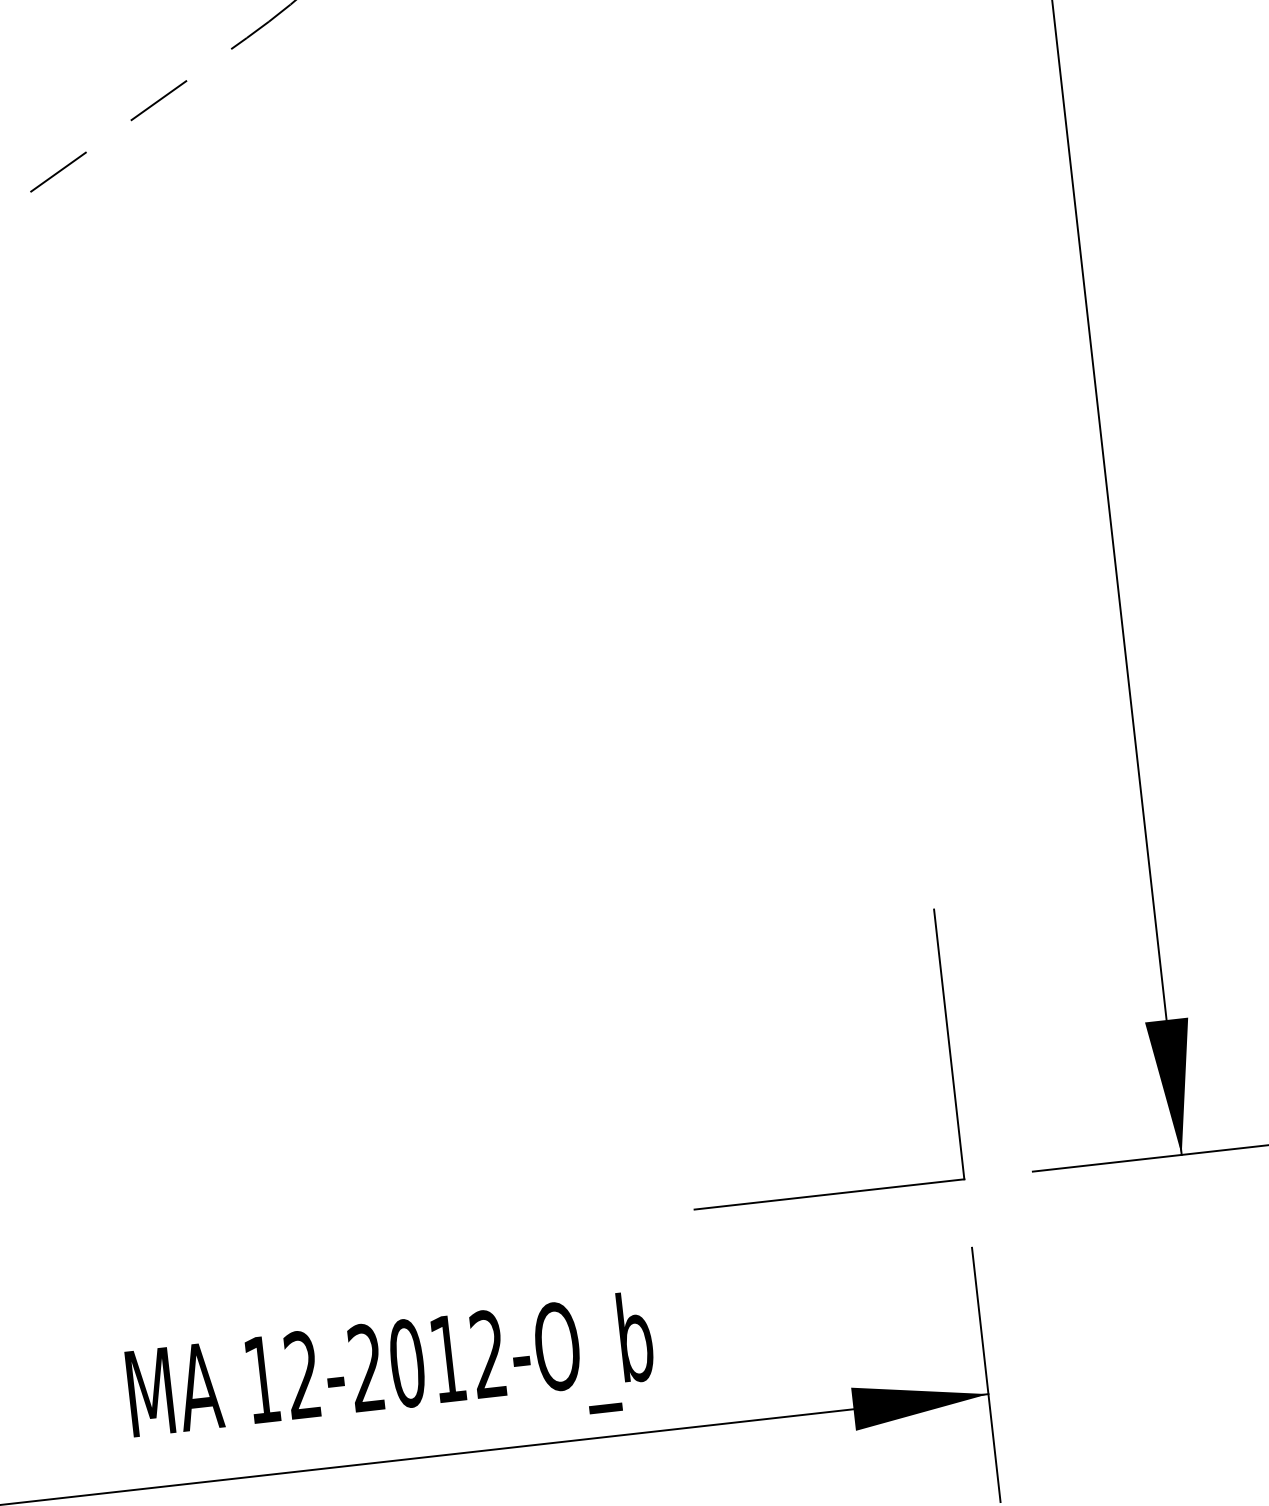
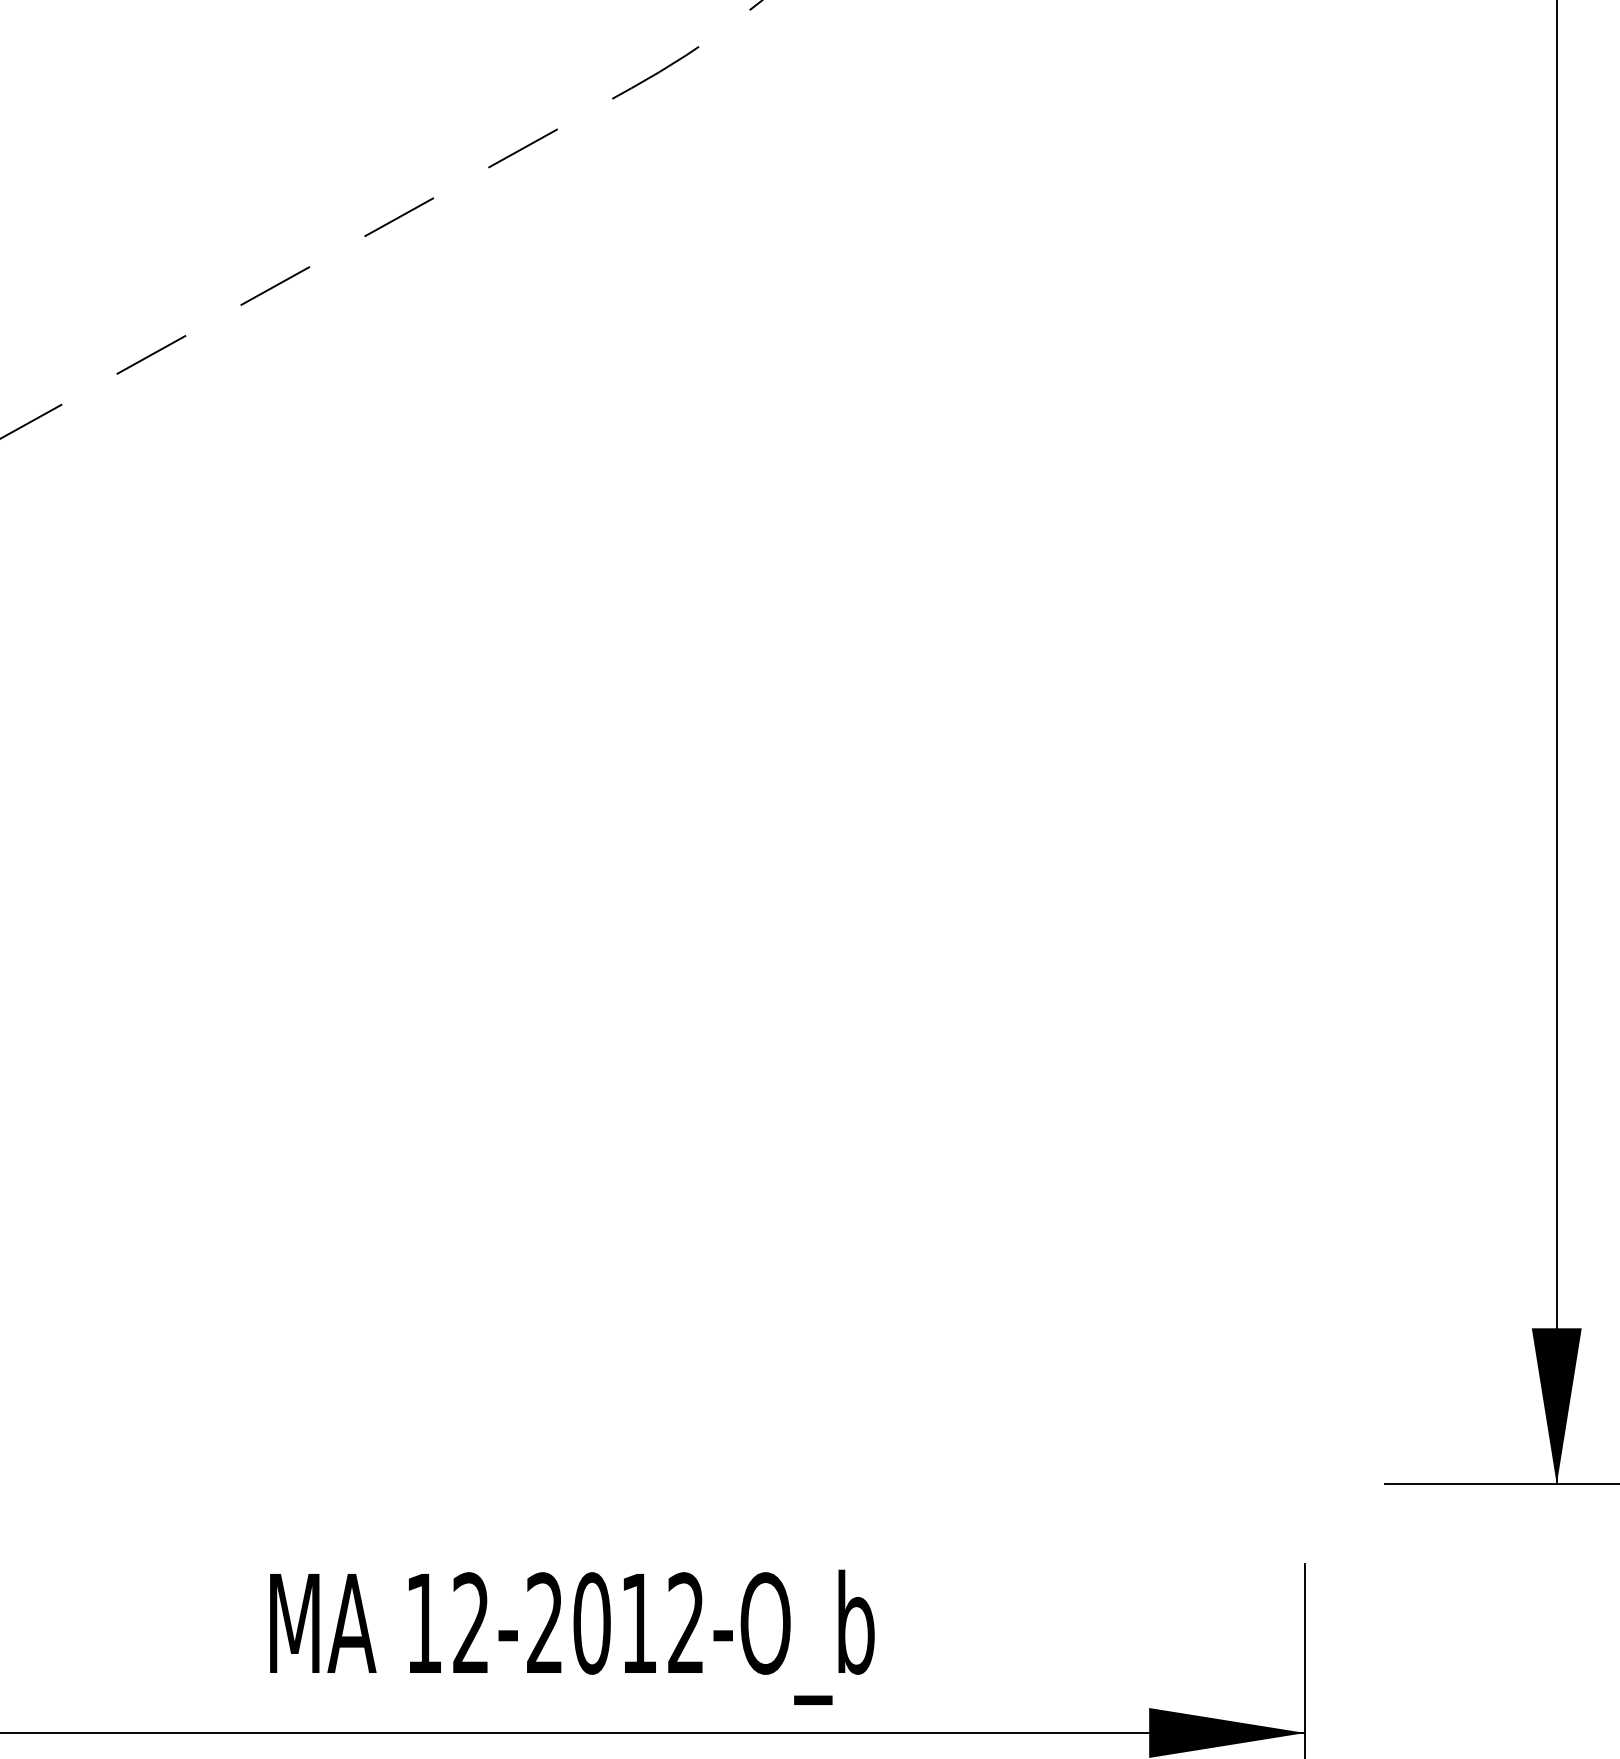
part: (948, 1043) -> (1304, 1327), removed
text: (391, 1376) -> (572, 1636), moved

